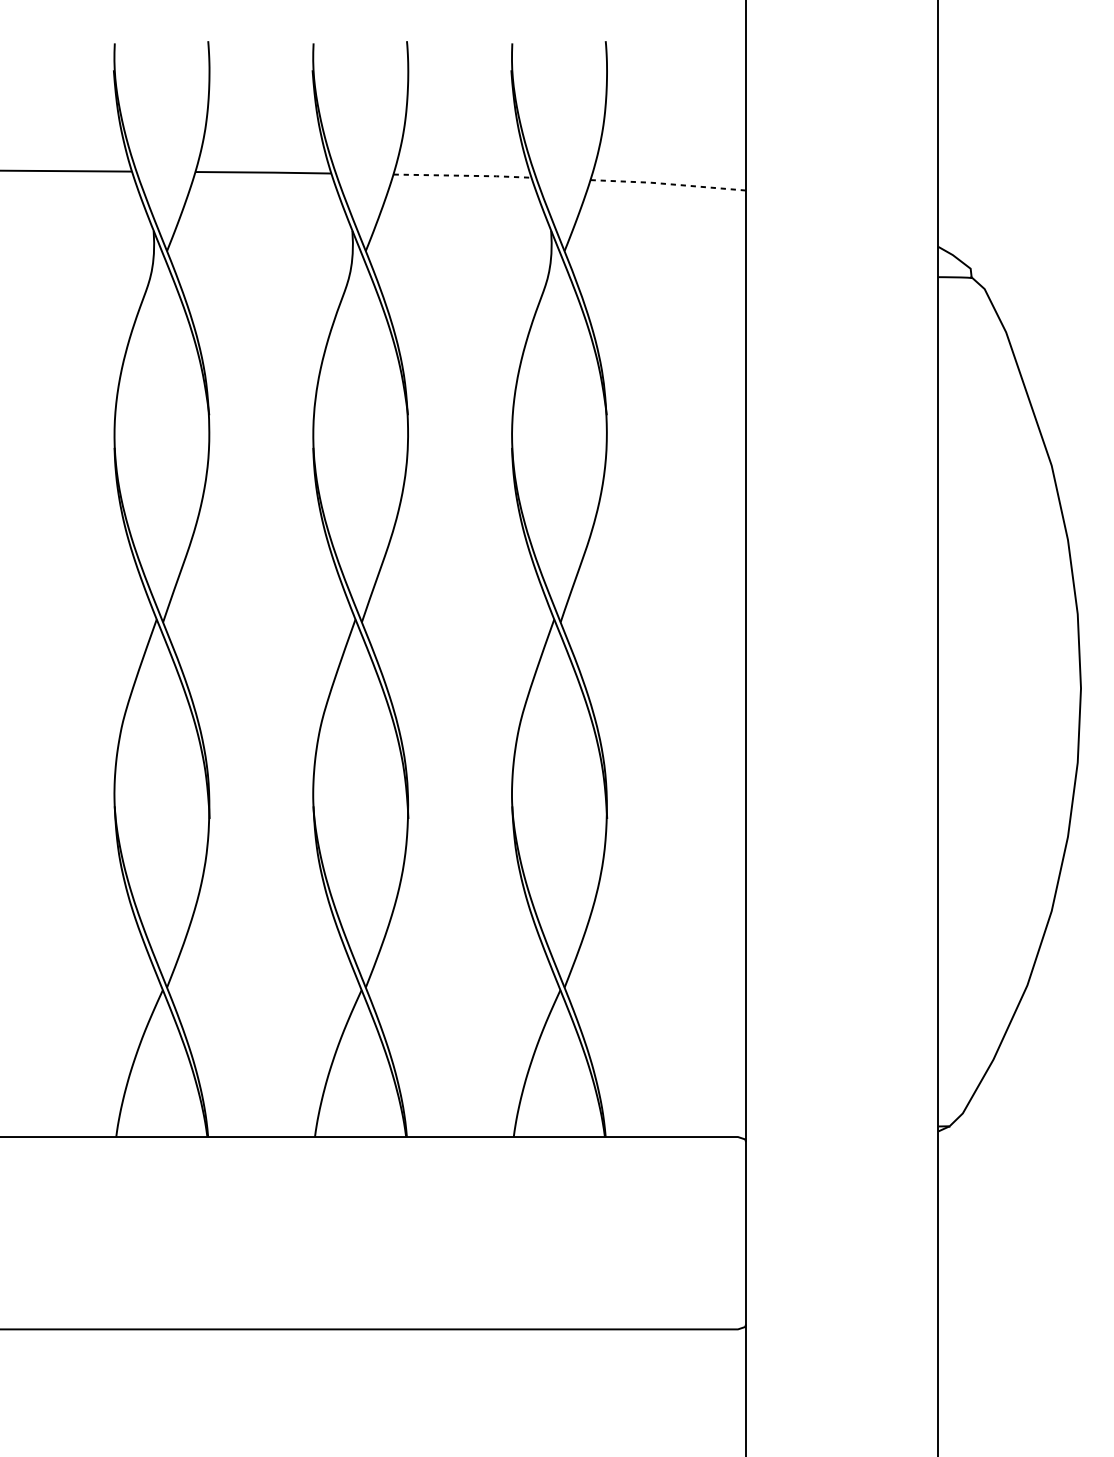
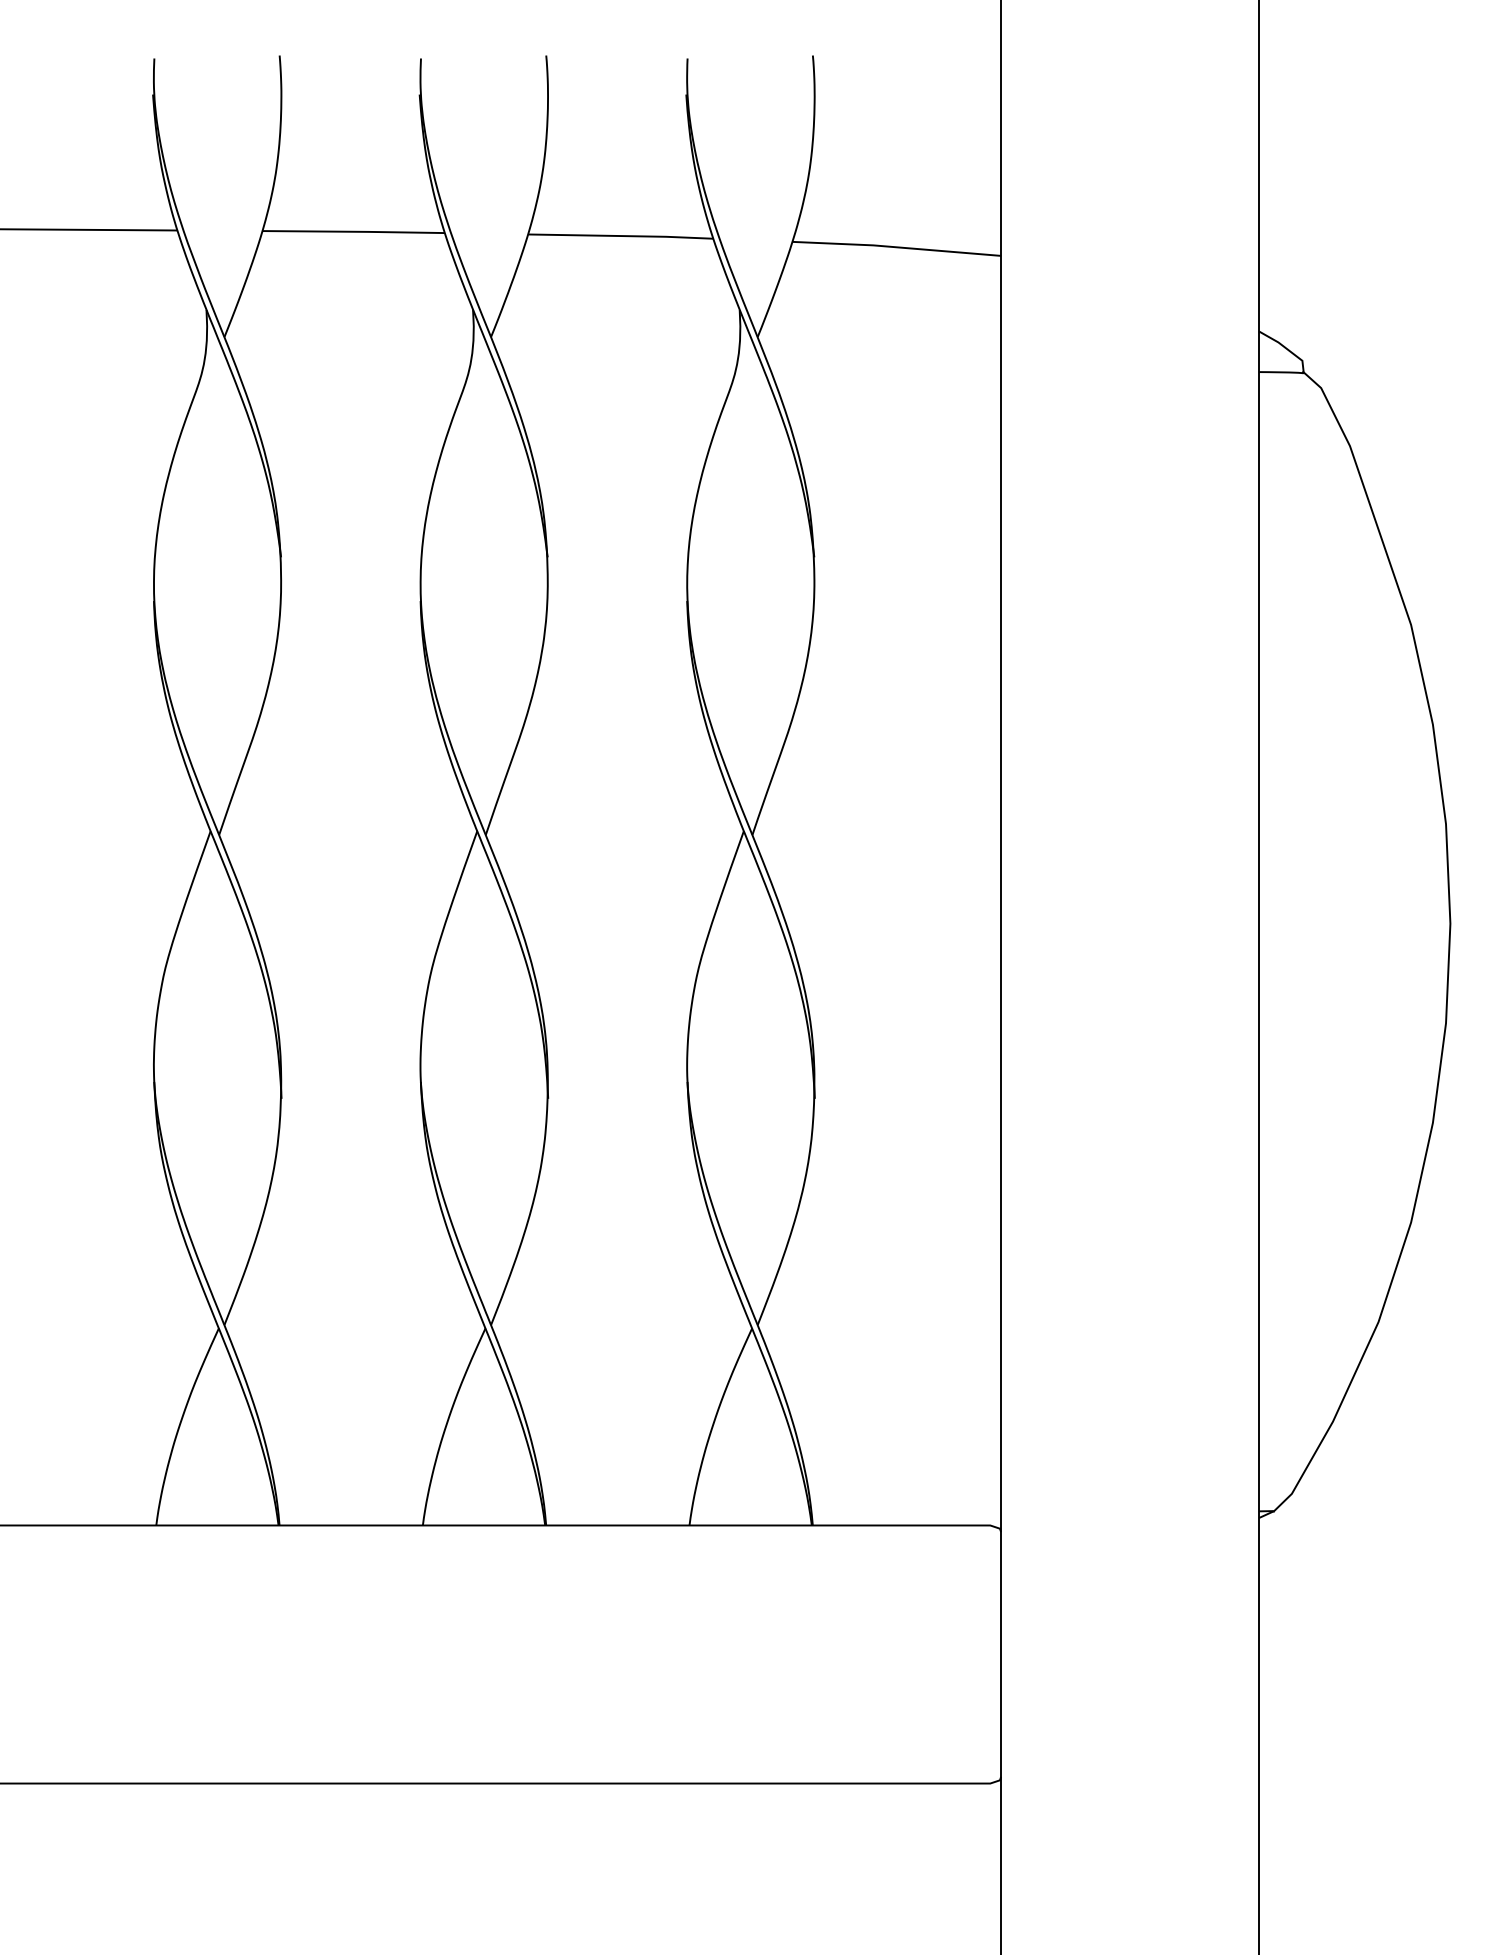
line: (463, 176) -> (621, 236), dashed -> solid
line: (668, 184) -> (897, 247), dashed -> solid

